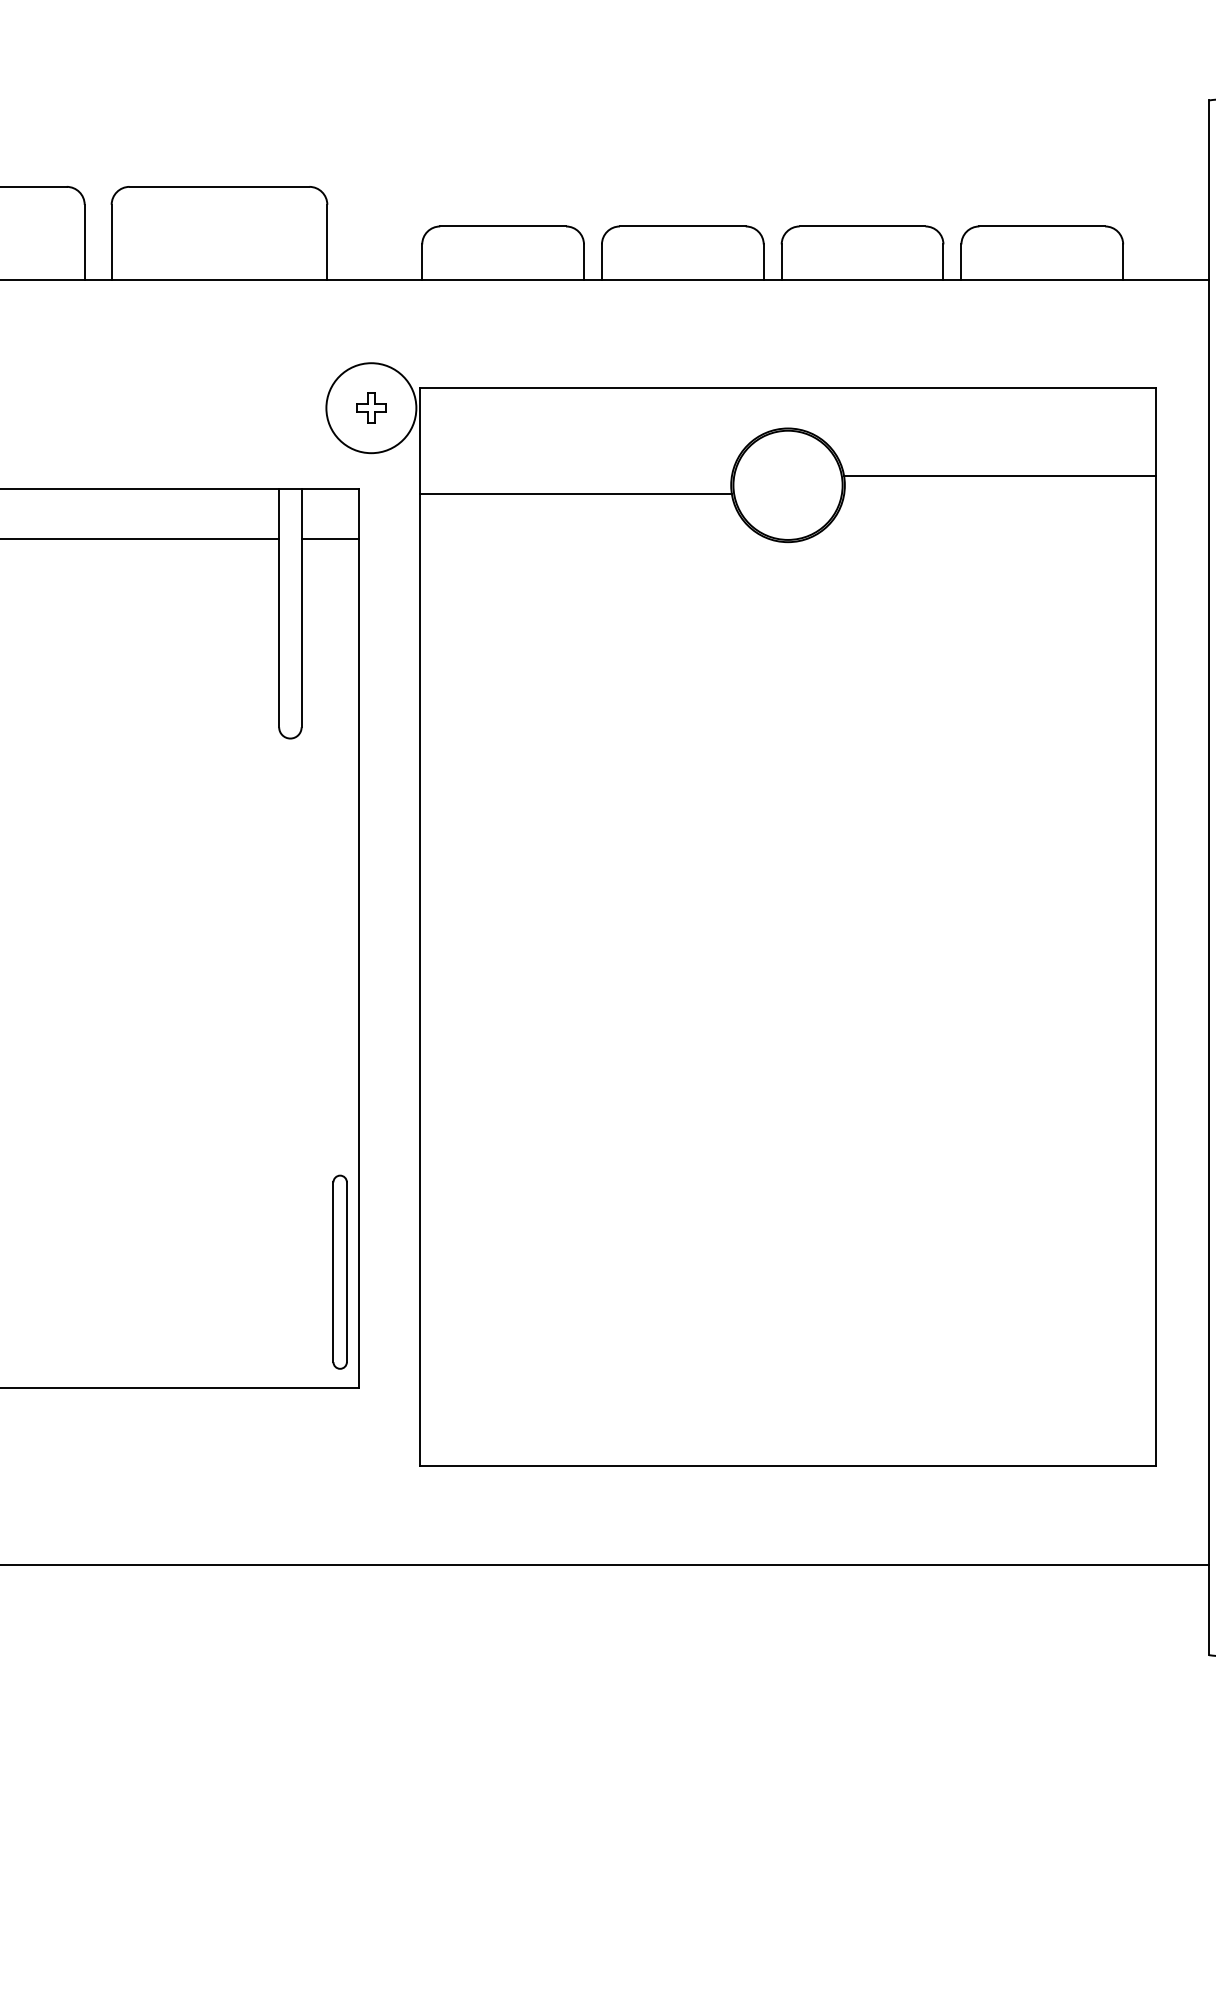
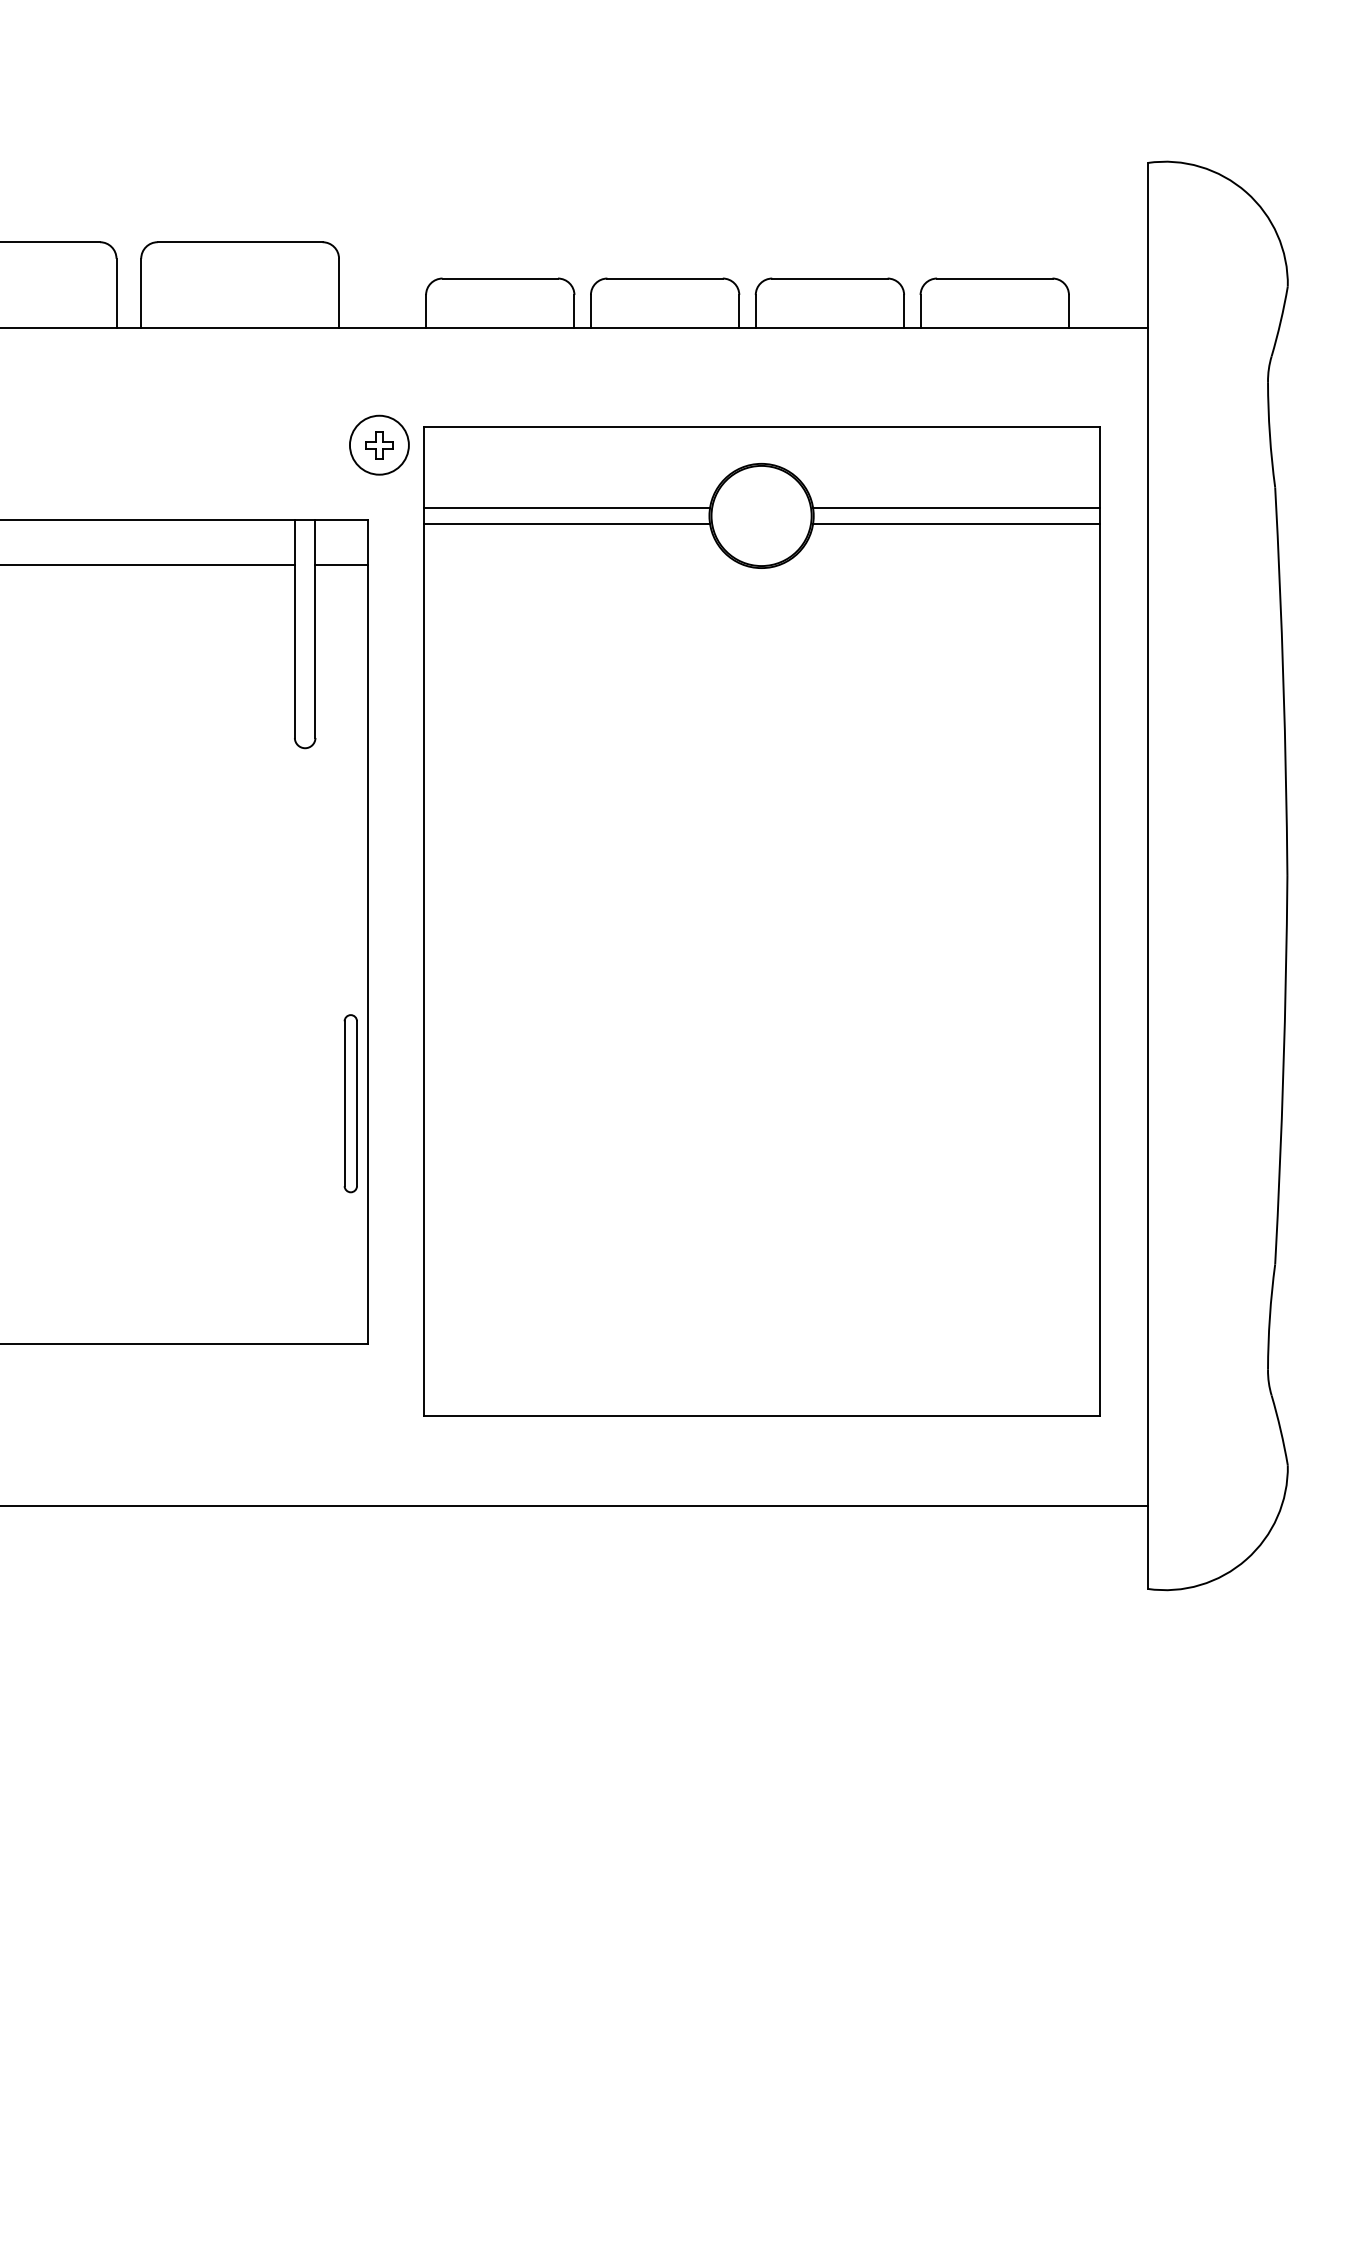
circle: (370, 407) -> (378, 444), size x0.71
line: (575, 476) -> (566, 507), added
line: (1000, 494) -> (956, 524), added
part: (339, 1272) -> (350, 1103), moved

